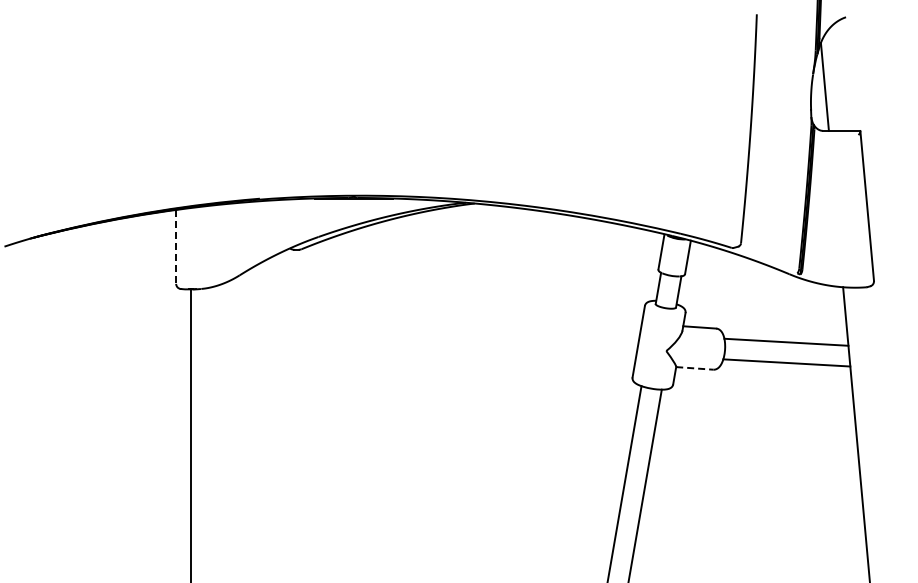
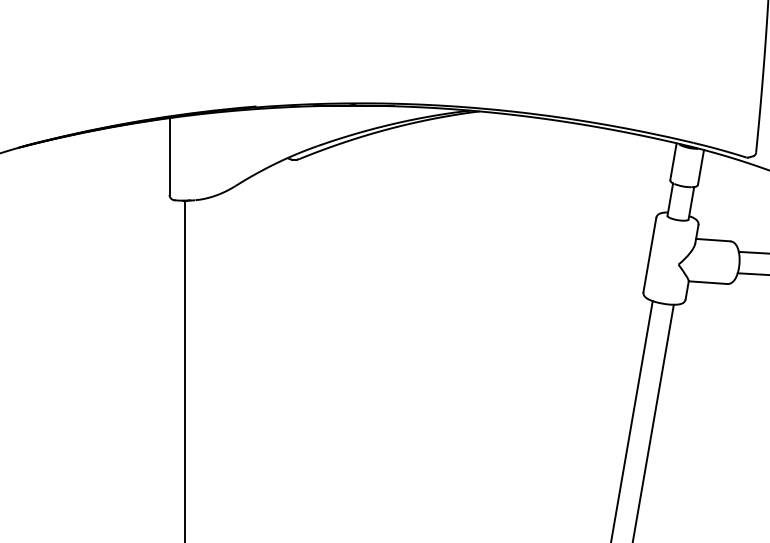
line: (176, 246) -> (169, 156), dashed -> solid
line: (694, 368) -> (707, 282), dashed -> solid

